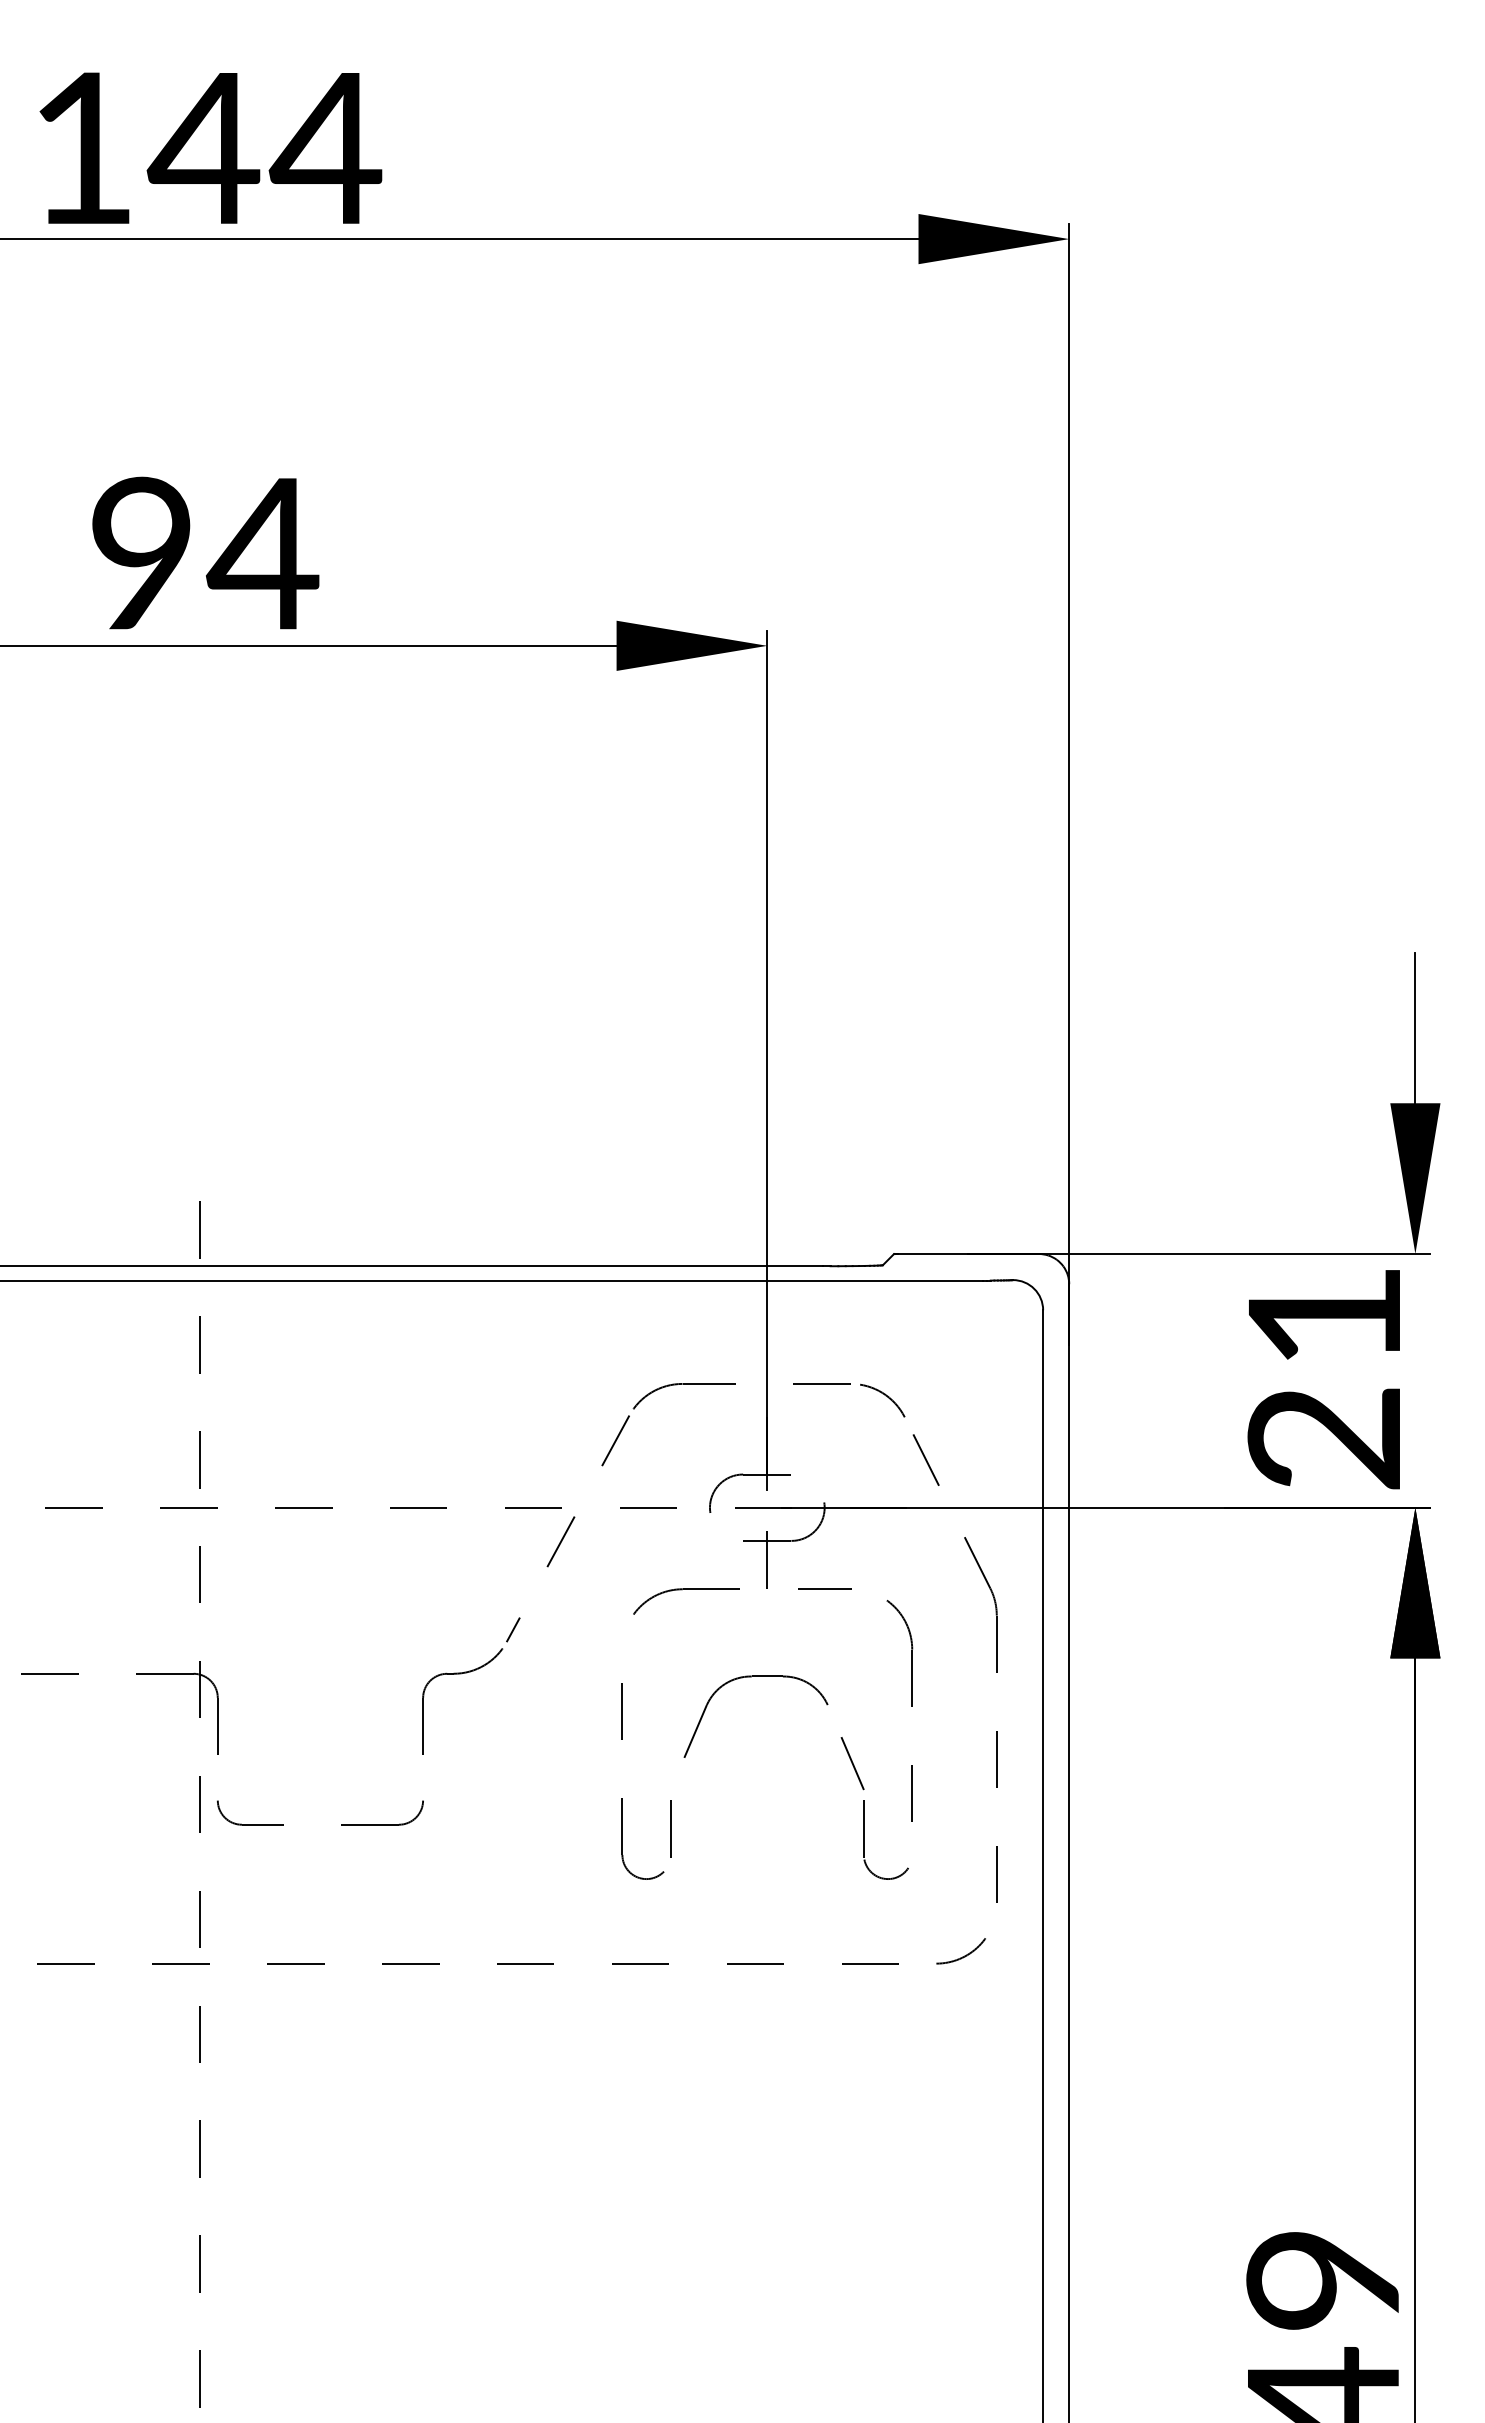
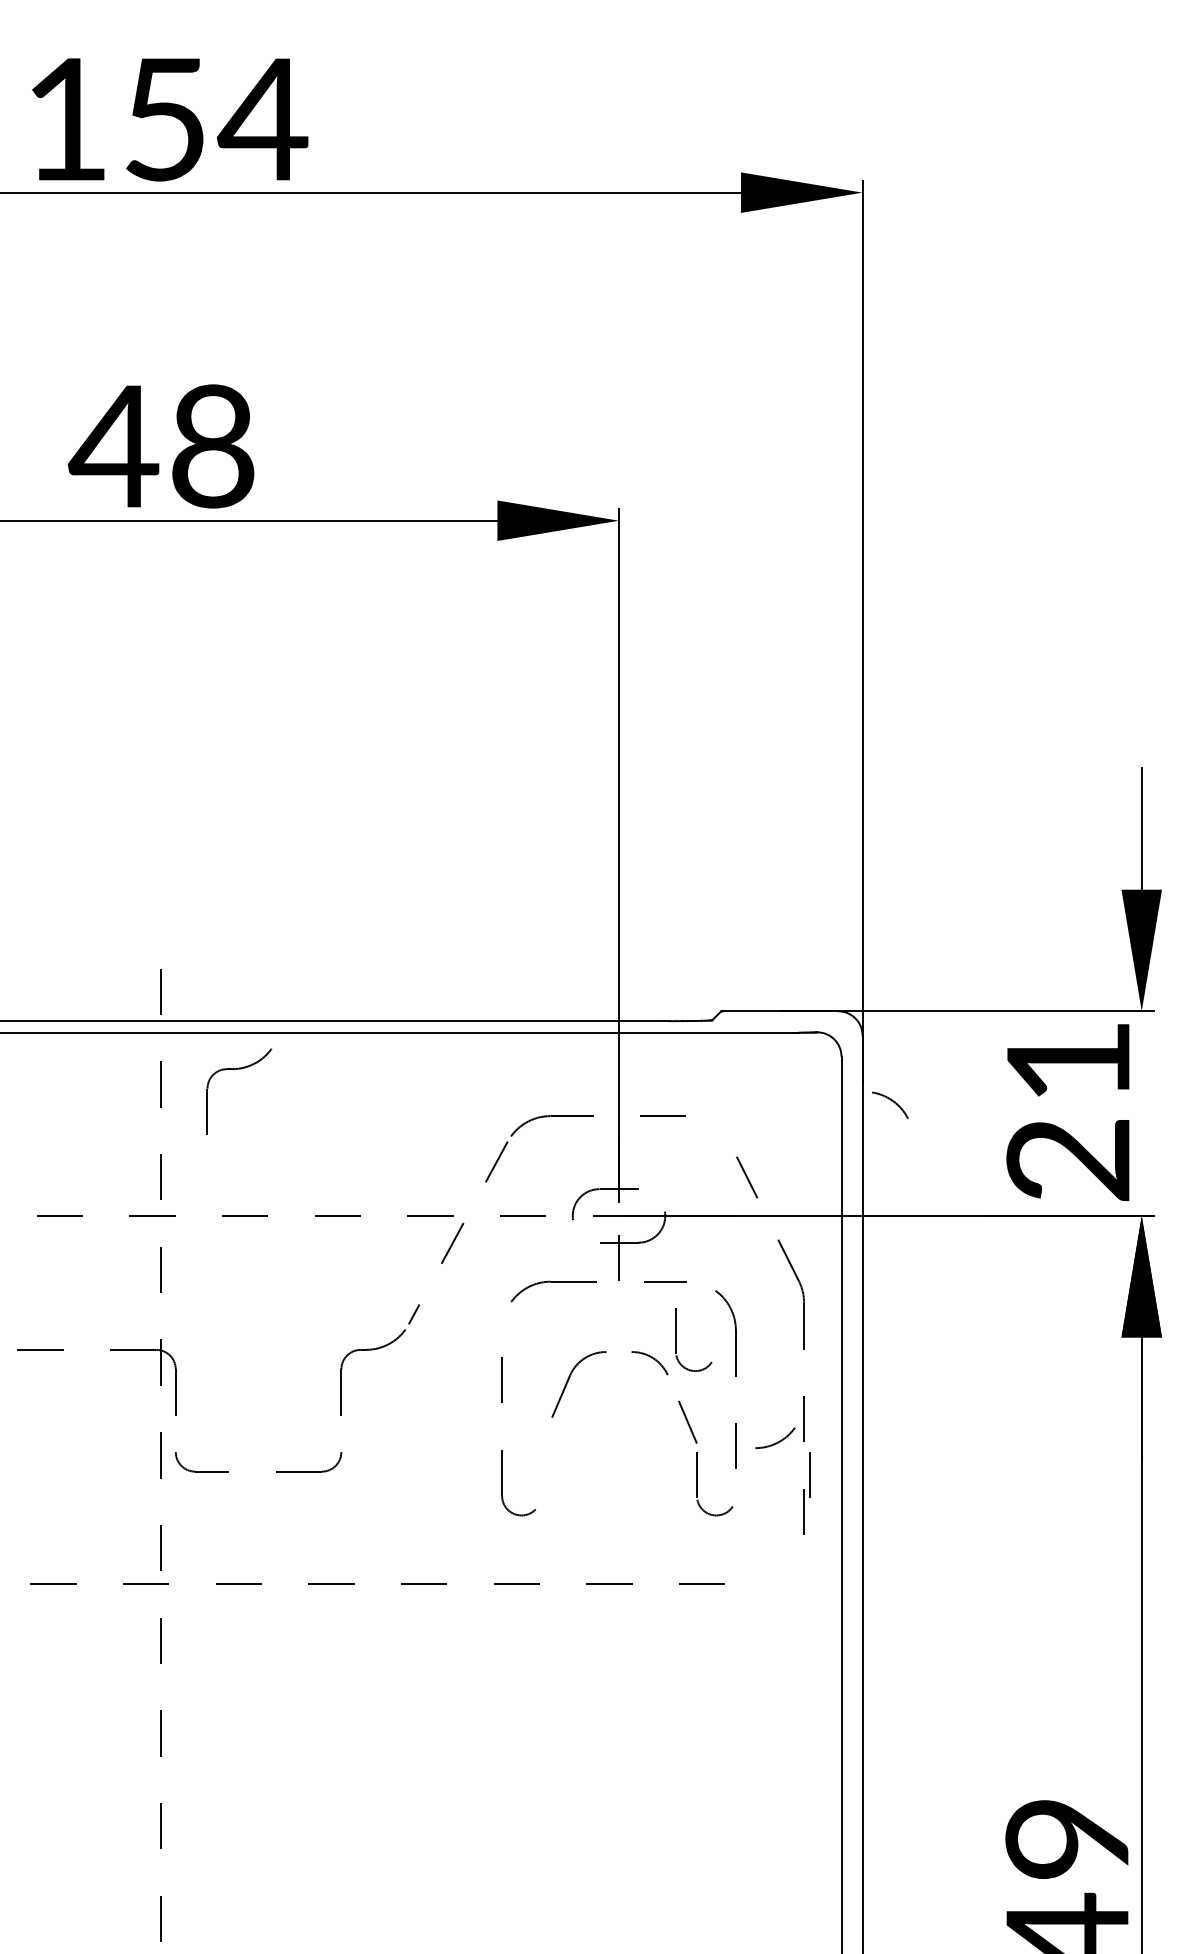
text: (203, 149) -> (164, 120), 144 -> 154
text: (201, 553) -> (162, 446), 94 -> 48
part: (295, 1326) -> (238, 1069), added
curve: (885, 1396) -> (892, 1102), moved
part: (838, 1660) -> (676, 1339), added
line: (766, 1676) -> (618, 1352), removed
line: (670, 1828) -> (809, 1474), moved
curve: (962, 1956) -> (776, 1442), moved

